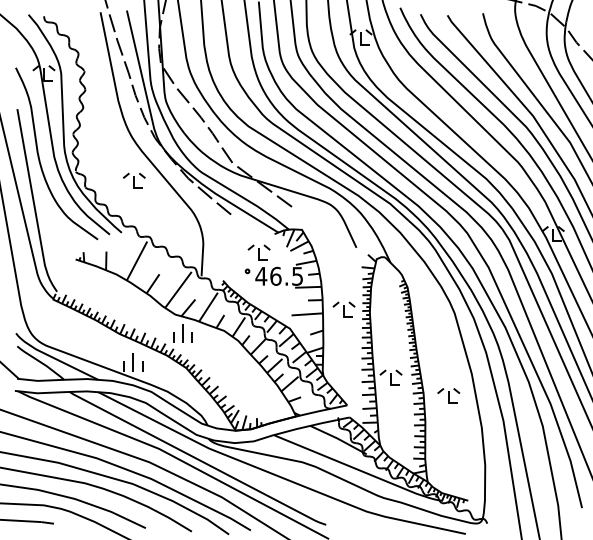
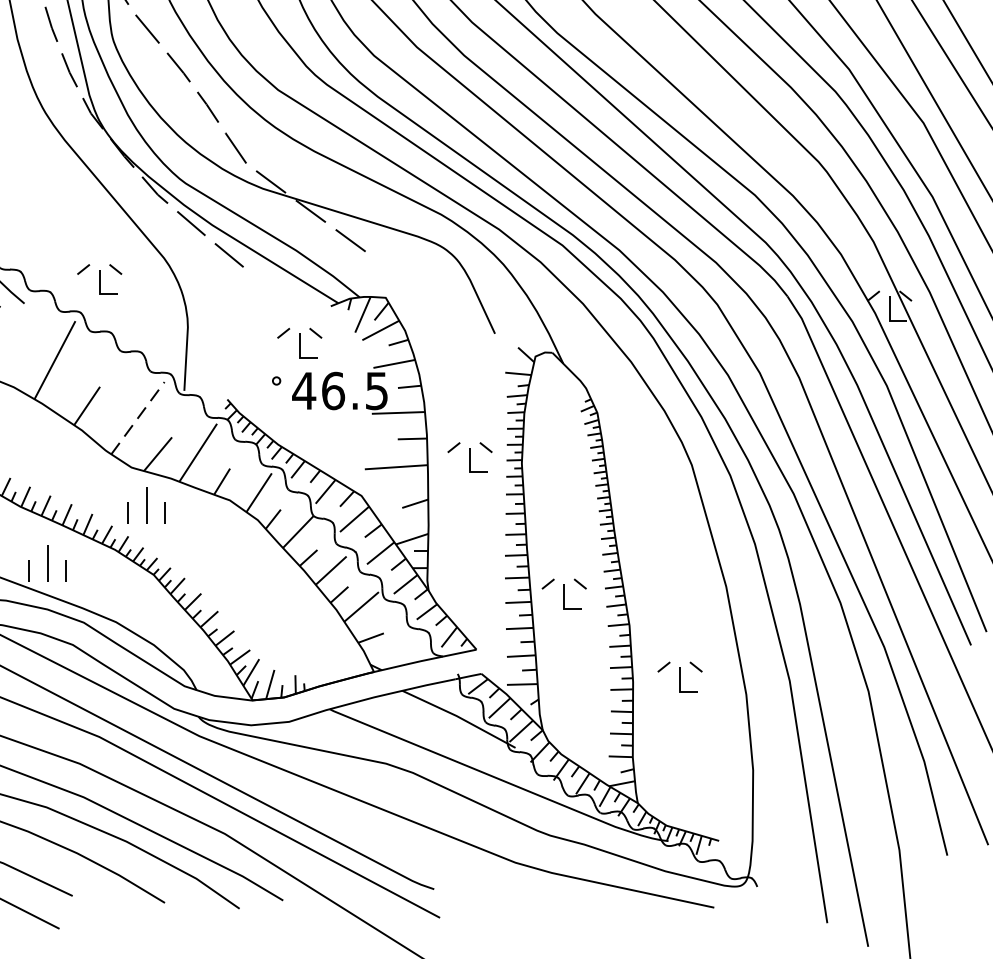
part: (134, 180) -> (99, 278), moved
line: (178, 289) -> (138, 417), solid -> dashed
part: (448, 395) -> (679, 675), moved

